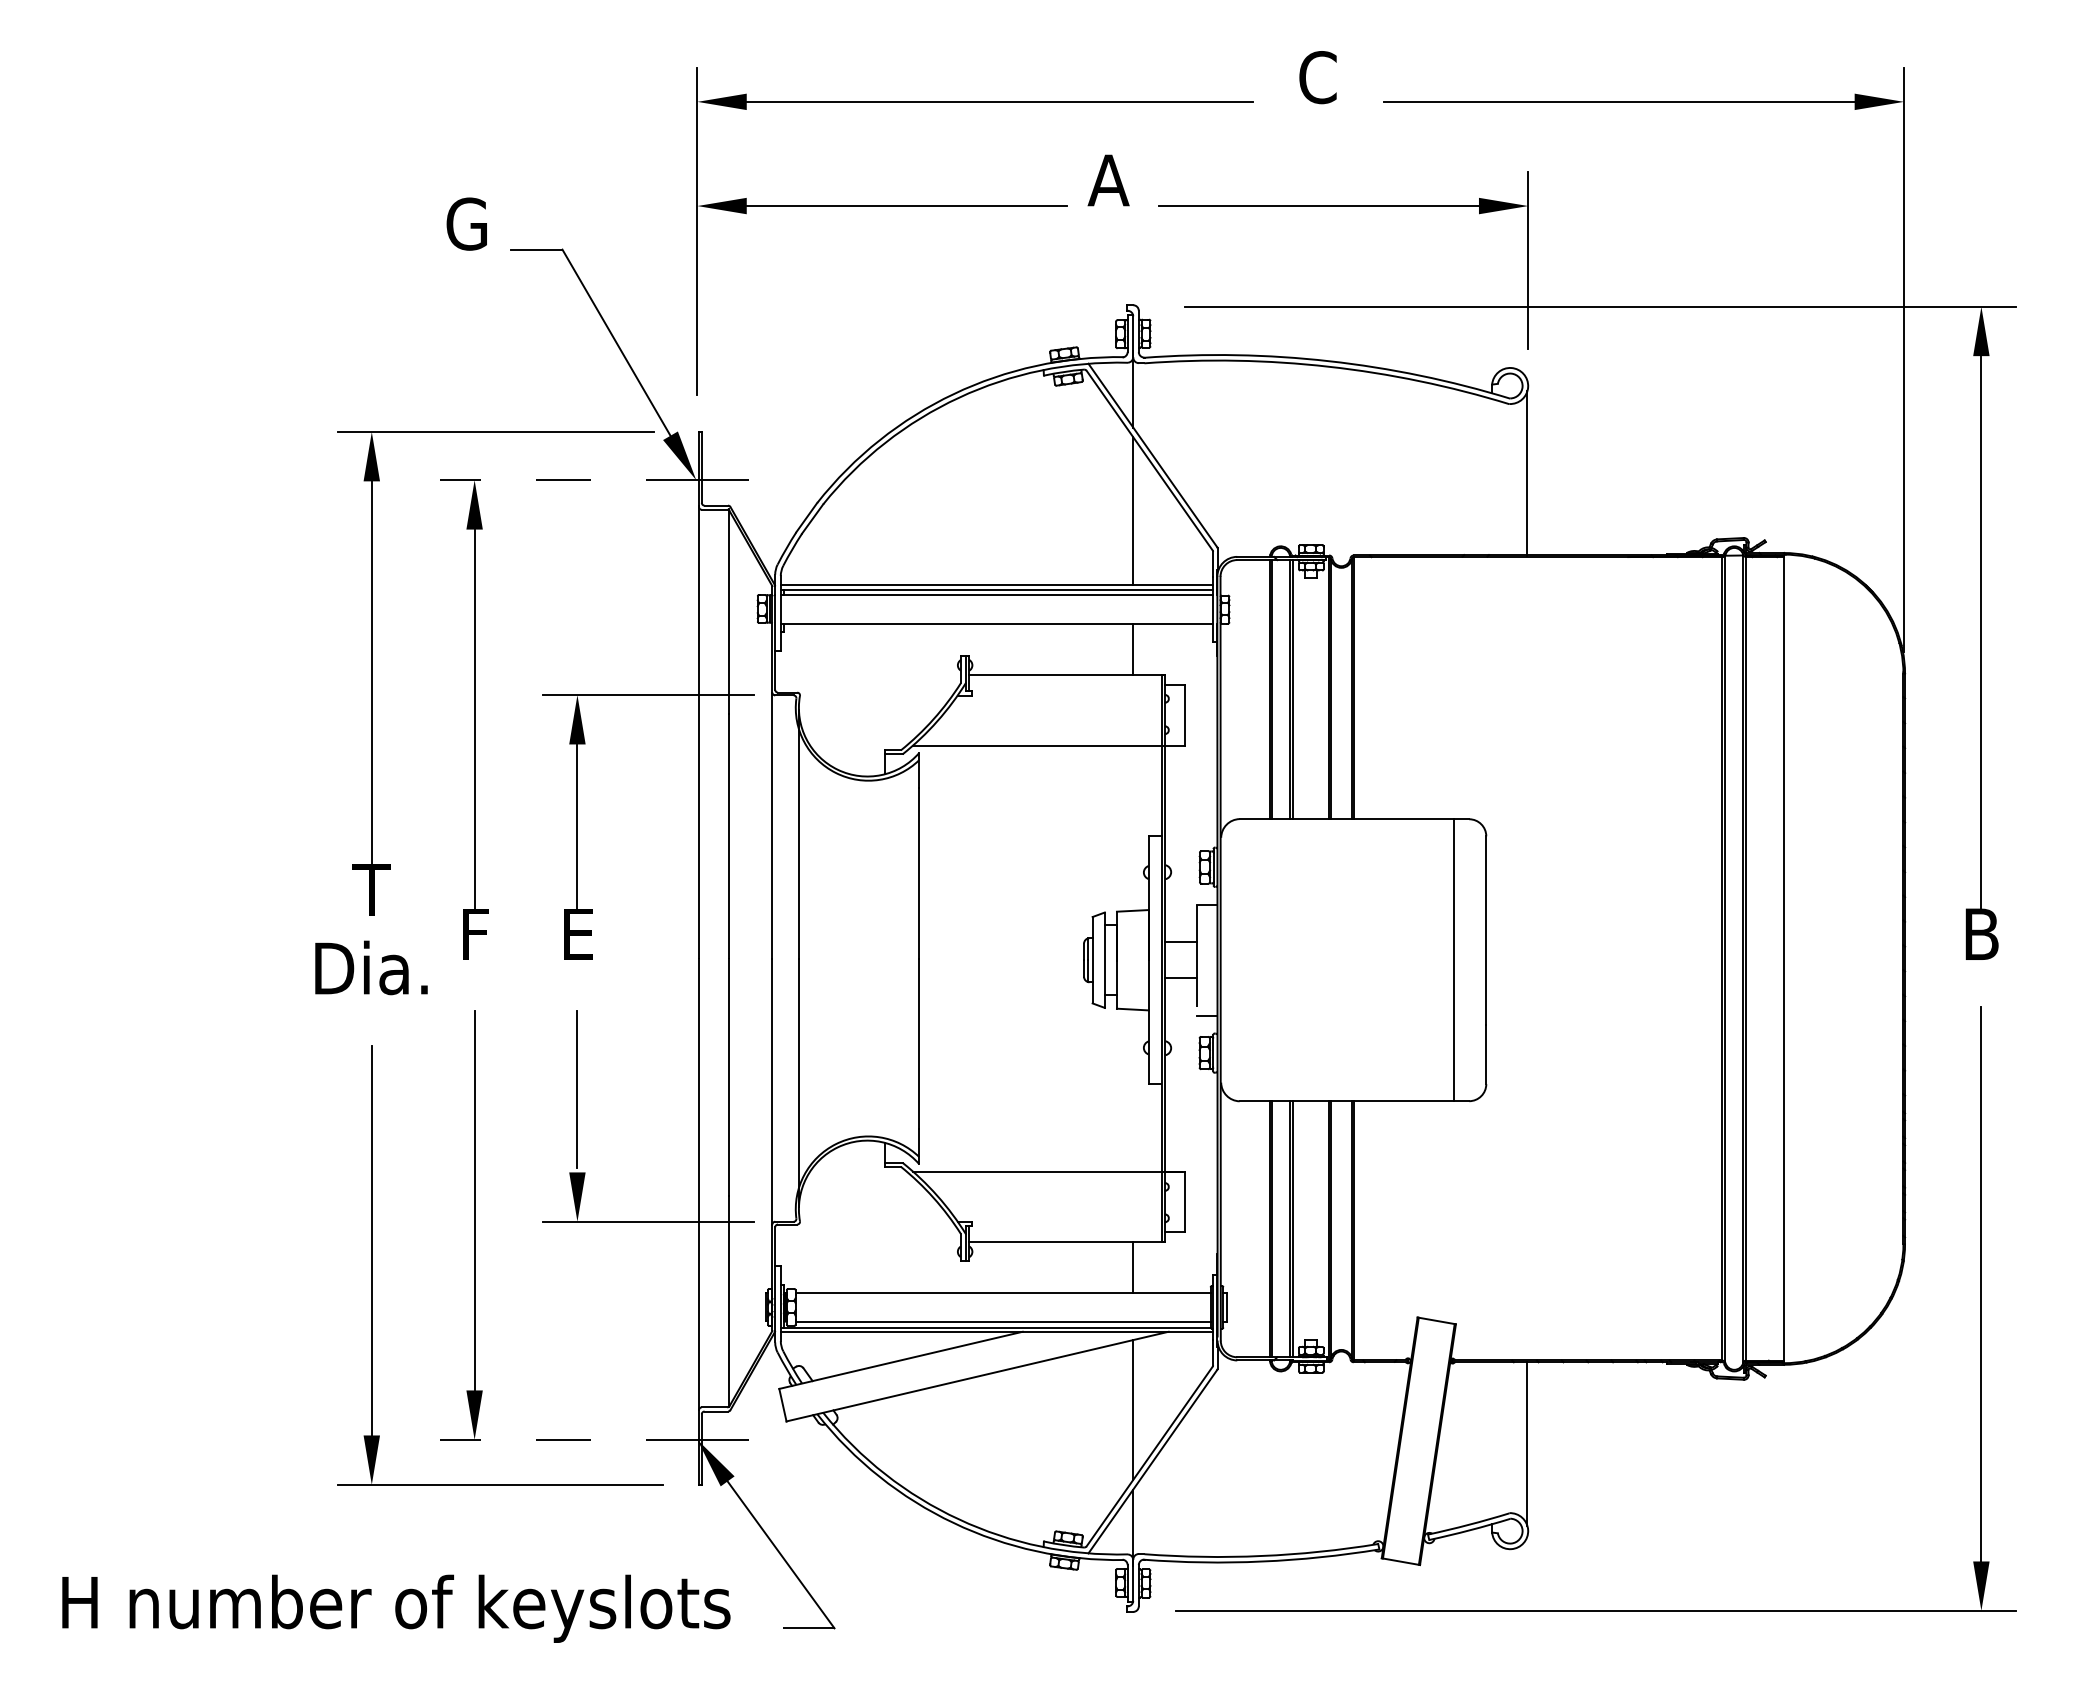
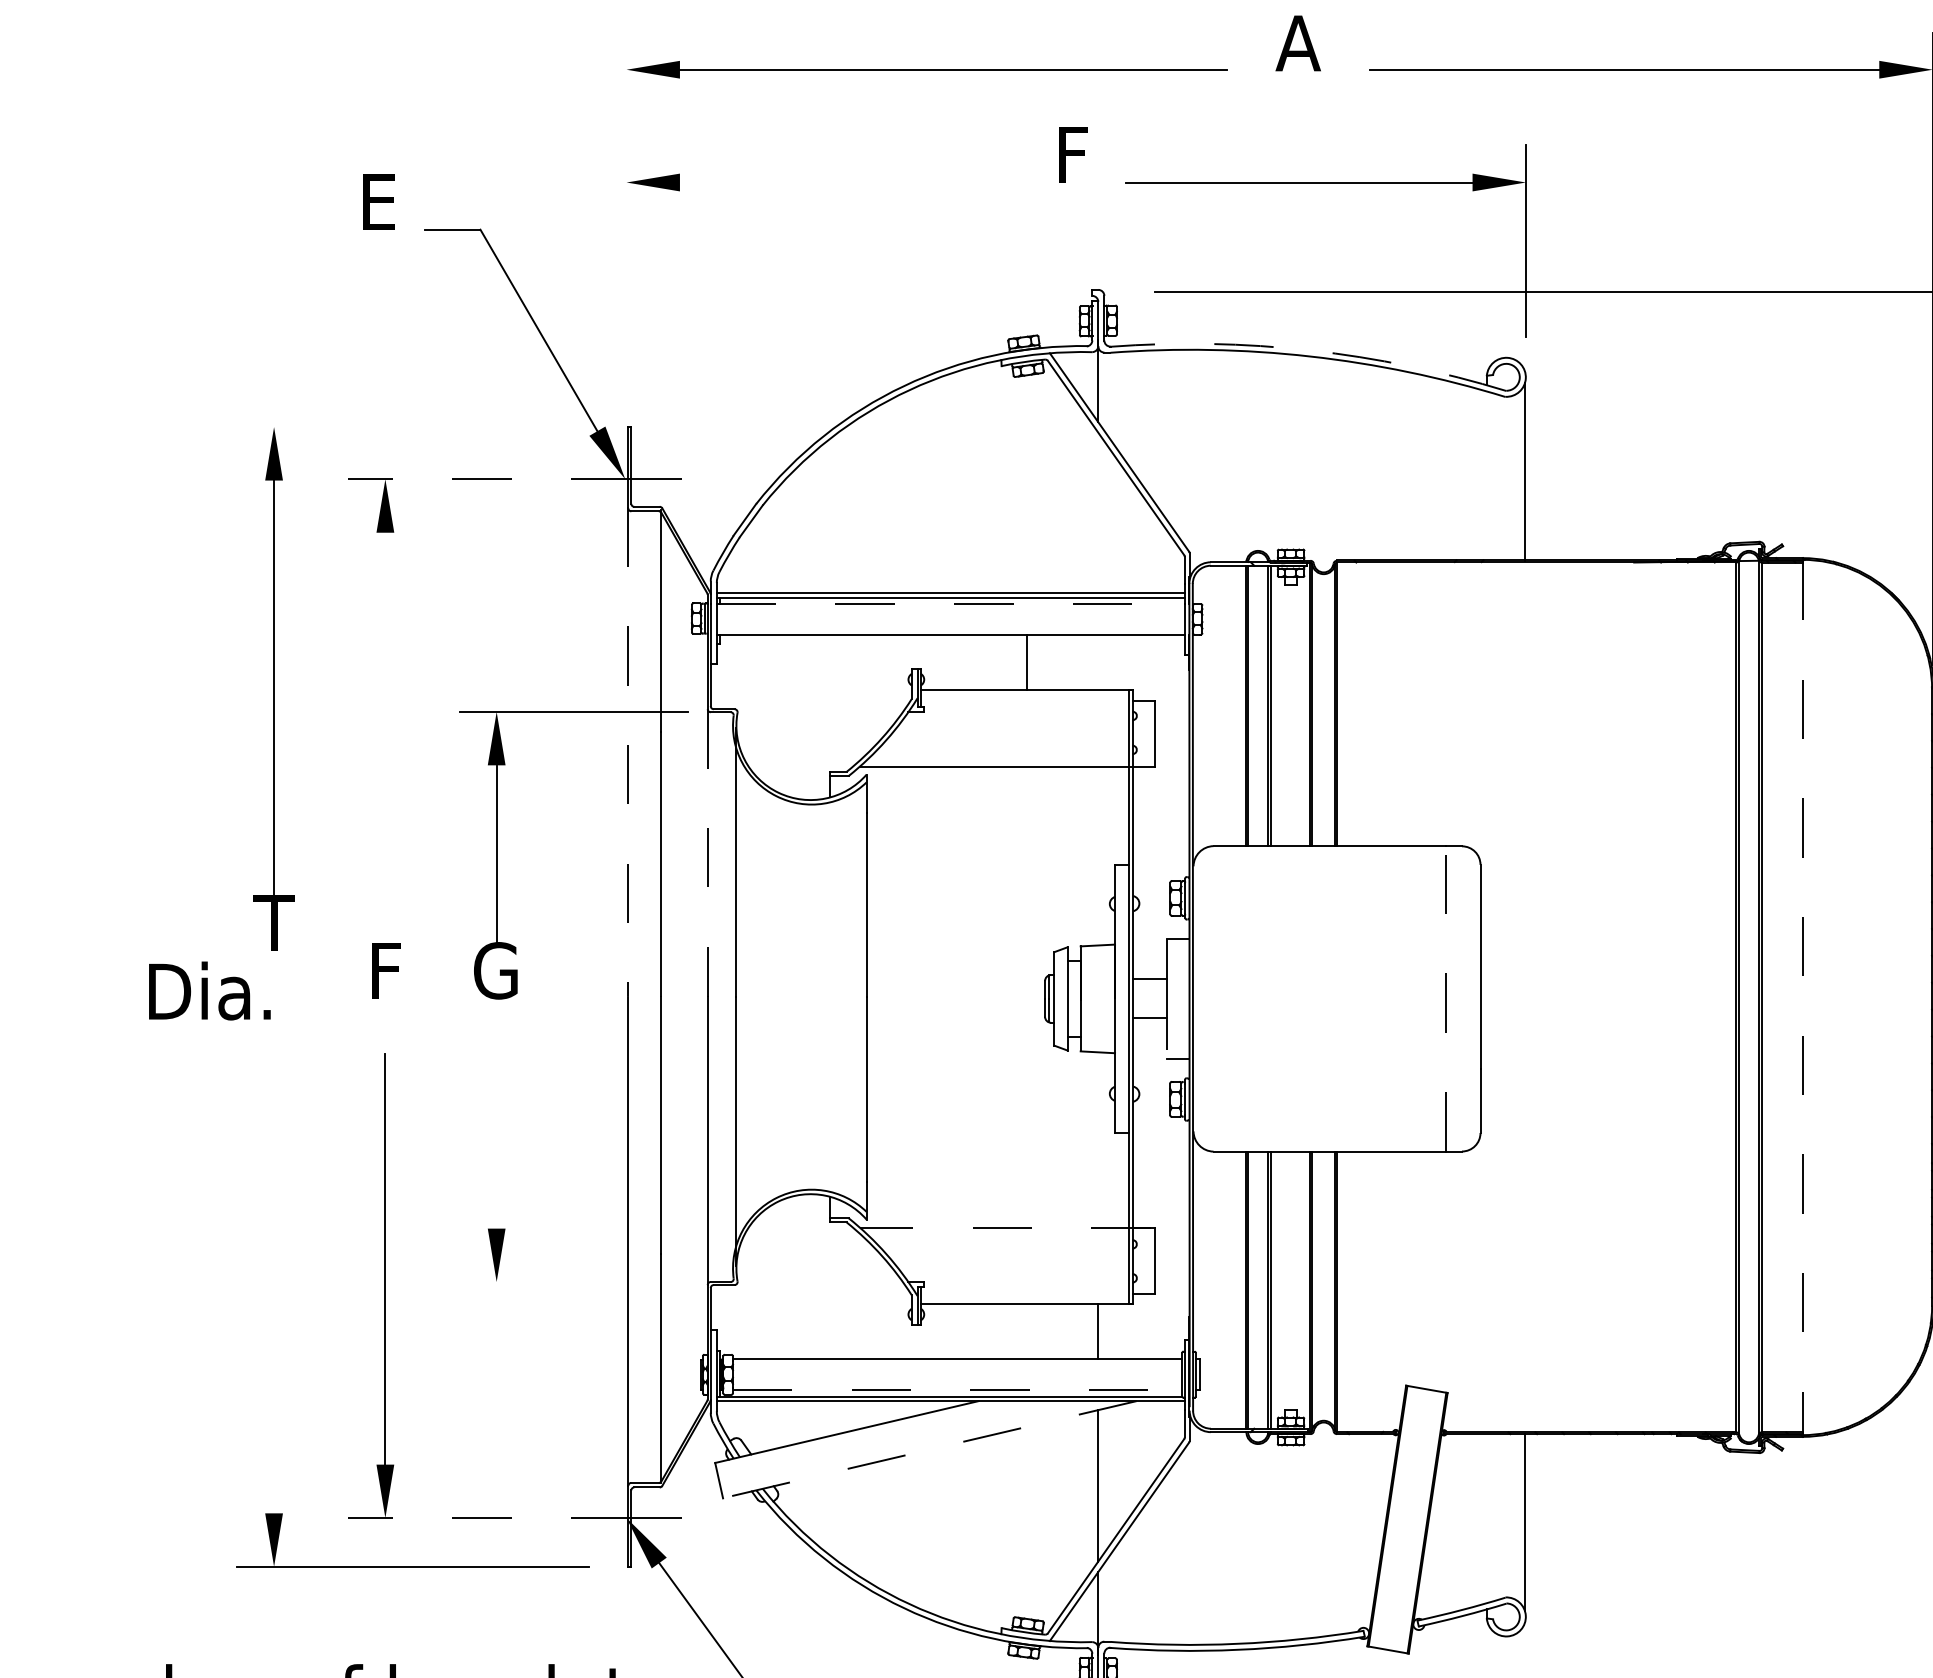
text: (1317, 77) -> (1297, 43), C -> A
text: (1108, 180) -> (1071, 154), A -> F
line: (906, 206) -> (852, 183), removed
text: (466, 223) -> (376, 201), G -> E
line: (697, 230) -> (626, 208), removed
arc: (1329, 361) -> (1310, 350), solid -> dashed
line: (495, 432) -> (407, 427), removed
line: (1133, 511) -> (1098, 513), removed
line: (997, 595) -> (951, 604), solid -> dashed
line: (1133, 648) -> (1027, 661), moved
line: (474, 718) -> (385, 737), removed
line: (699, 732) -> (628, 752), solid -> dashed
line: (772, 825) -> (707, 853), solid -> dashed
text: (576, 933) -> (495, 969), E -> G
line: (1453, 959) -> (1445, 998), solid -> dashed
line: (1784, 959) -> (1803, 998), solid -> dashed
text: (371, 967) -> (209, 990), moved
line: (577, 1089) -> (496, 1138), removed
line: (1046, 1171) -> (1004, 1227), solid -> dashed
line: (648, 1221) -> (573, 1281), removed
line: (371, 1243) -> (273, 1305), removed
line: (1003, 1321) -> (957, 1389), solid -> dashed
line: (977, 1376) -> (929, 1449), solid -> dashed

